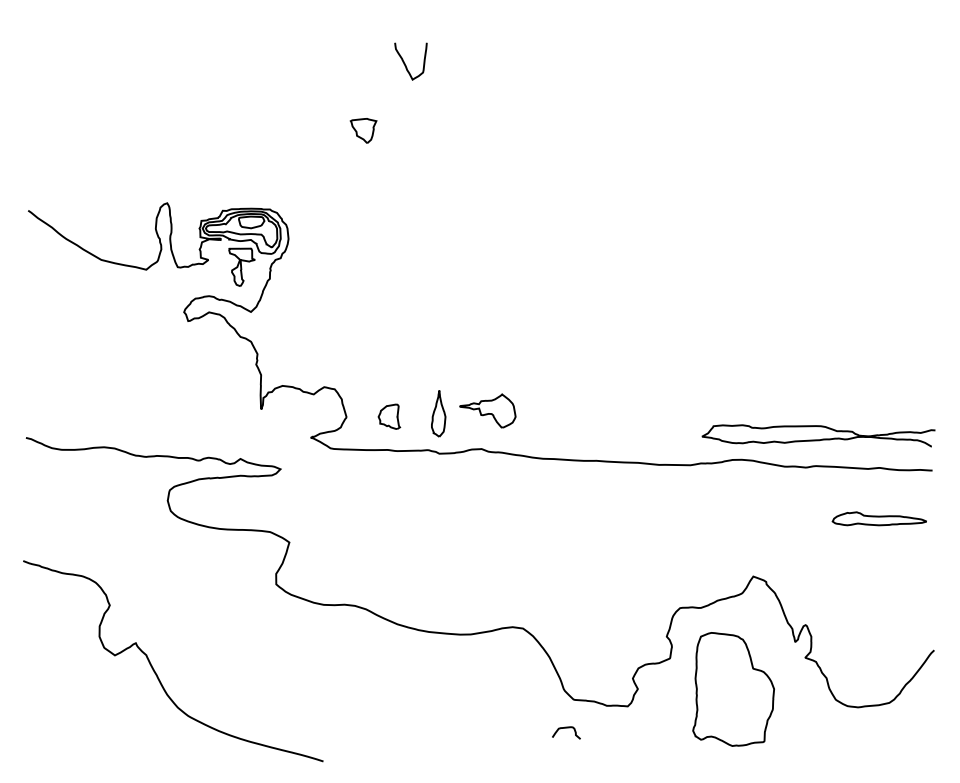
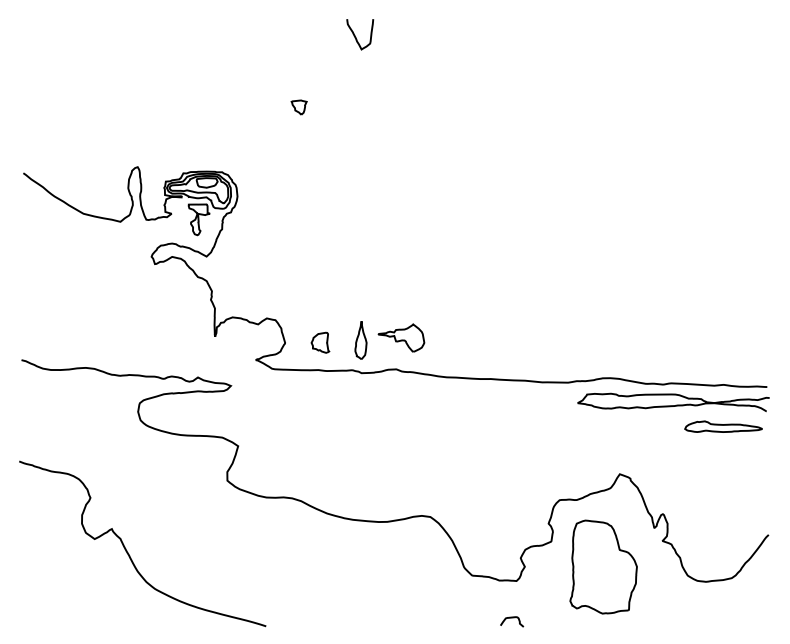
curve: (406, 65) -> (356, 37), moved
part: (362, 130) -> (298, 107), size x0.71
curve: (818, 439) -> (673, 405), moved
curve: (566, 728) -> (512, 618), moved

